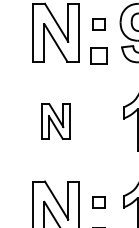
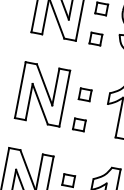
part: (98, 56) -> (95, 39), size x0.71
part: (98, 113) -> (84, 94), added
part: (55, 121) -> (41, 94), size x1.67
part: (98, 144) -> (78, 124), added

